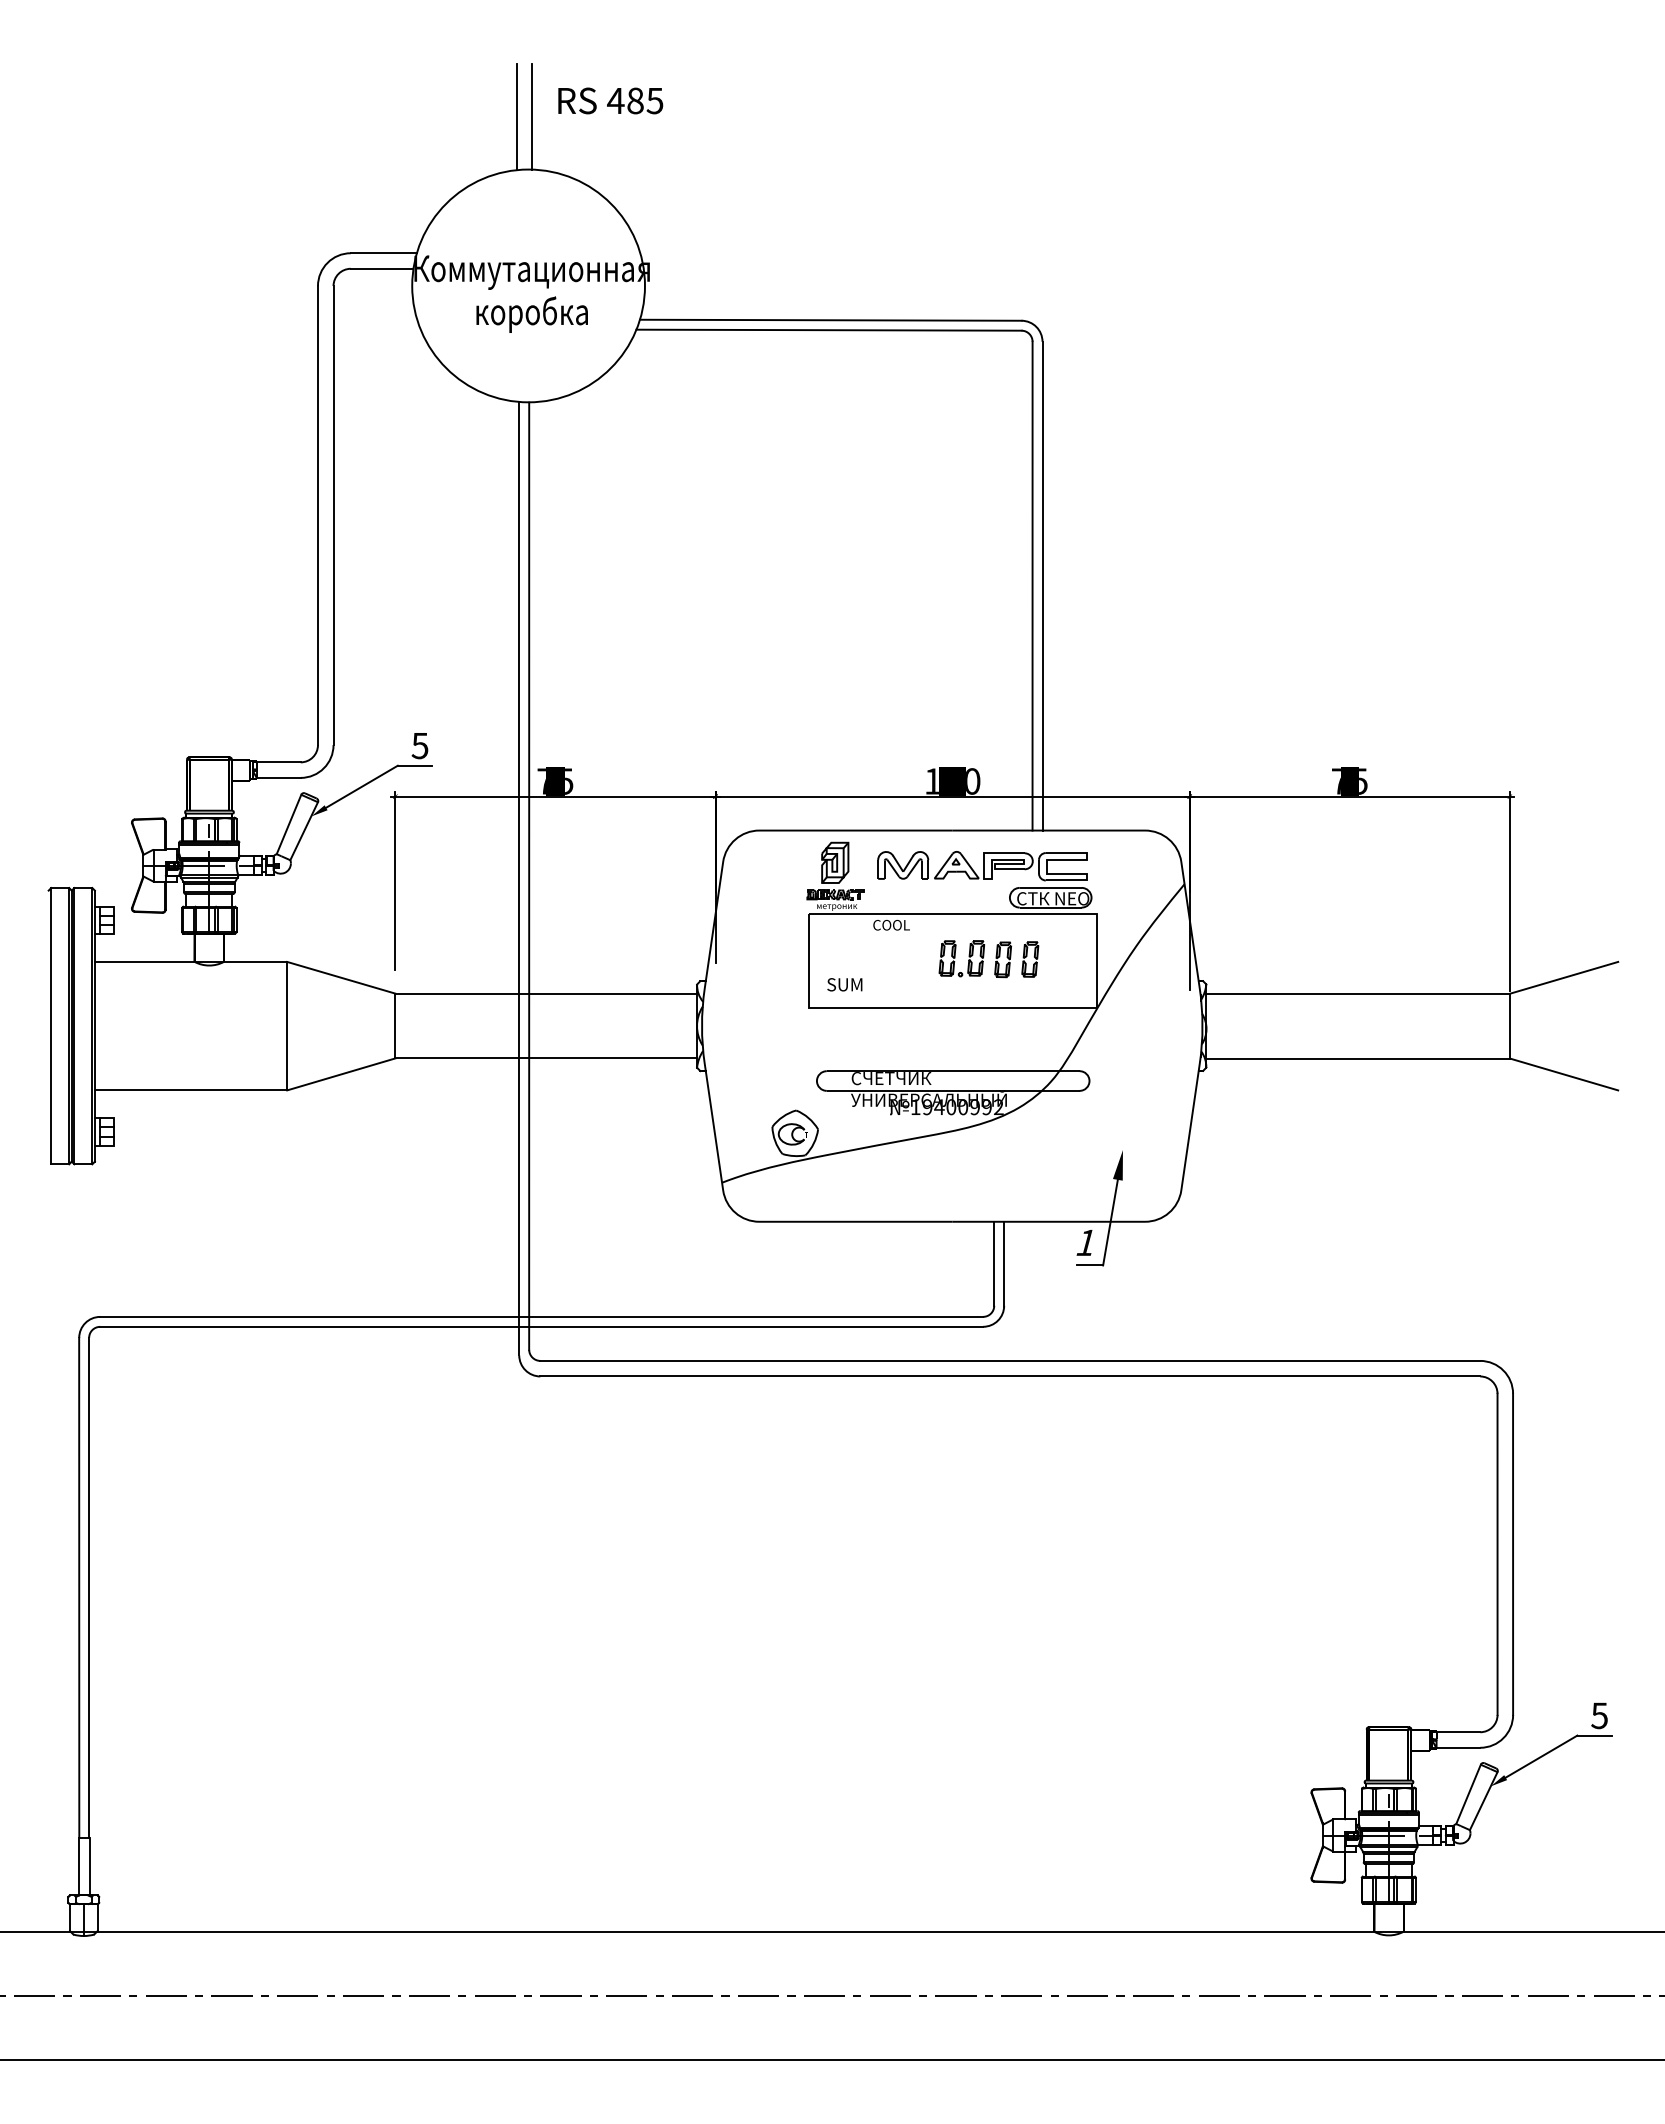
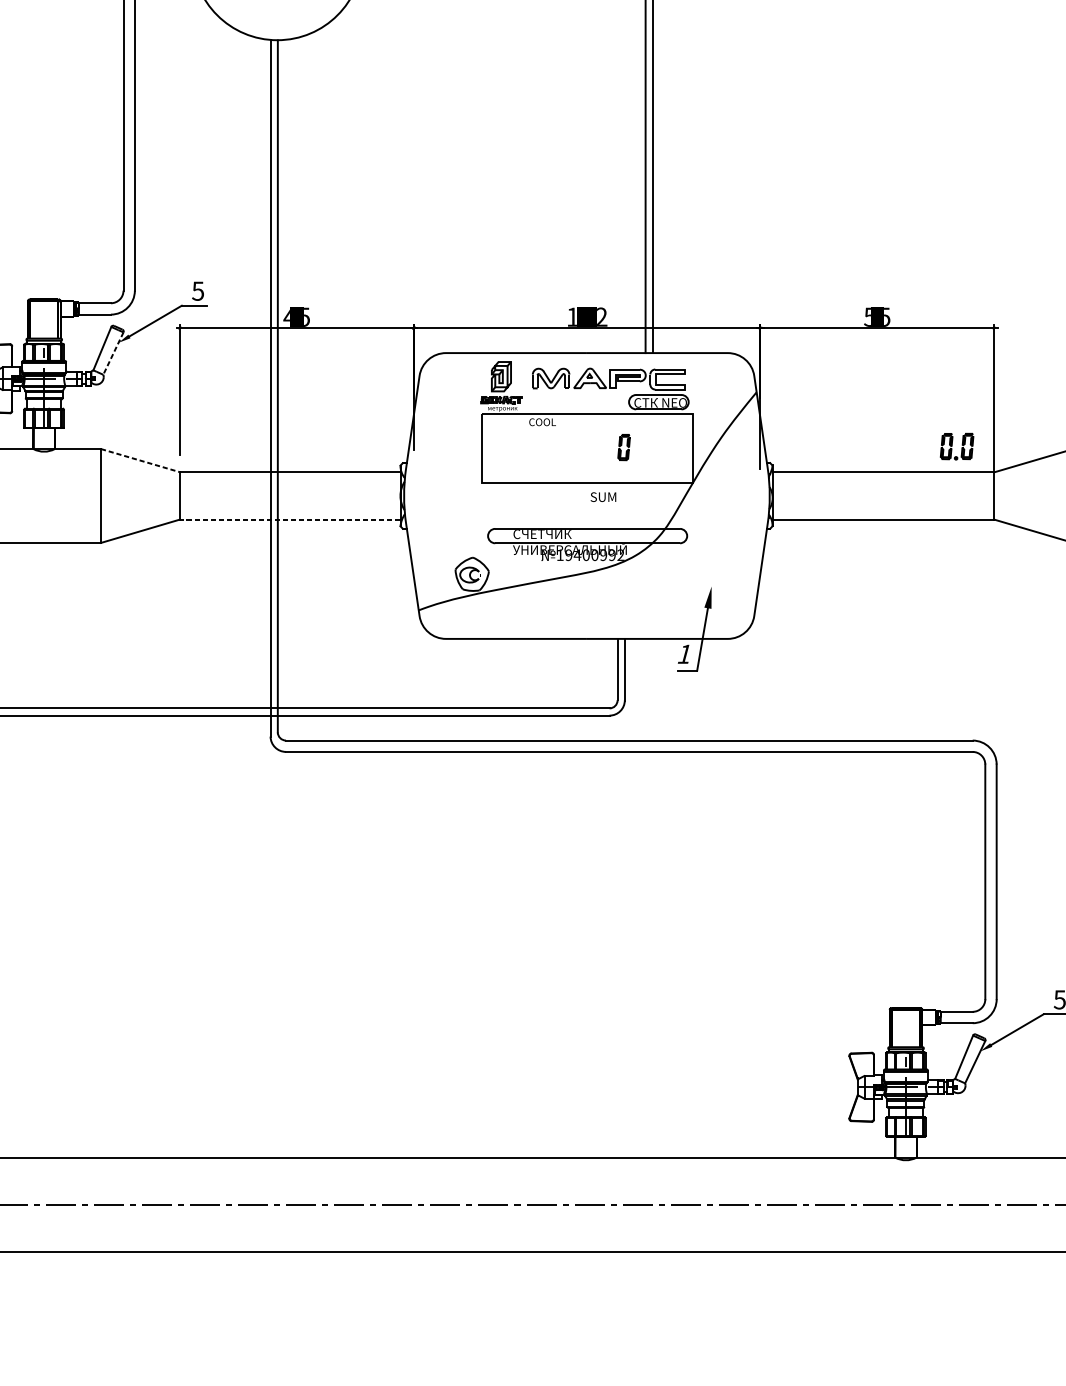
text: (540, 781) -> (286, 317), 75 -> 45
text: (973, 781) -> (602, 317), 110 -> 112
text: (1335, 781) -> (866, 317), 75 -> 55
line: (303, 831) -> (112, 353), solid -> dashed
part: (961, 958) -> (956, 446), moved
part: (1030, 959) -> (644, 447), removed
line: (341, 977) -> (140, 460), solid -> dashed
text: (844, 984) -> (603, 496), moved
line: (546, 1058) -> (290, 519), solid -> dashed

